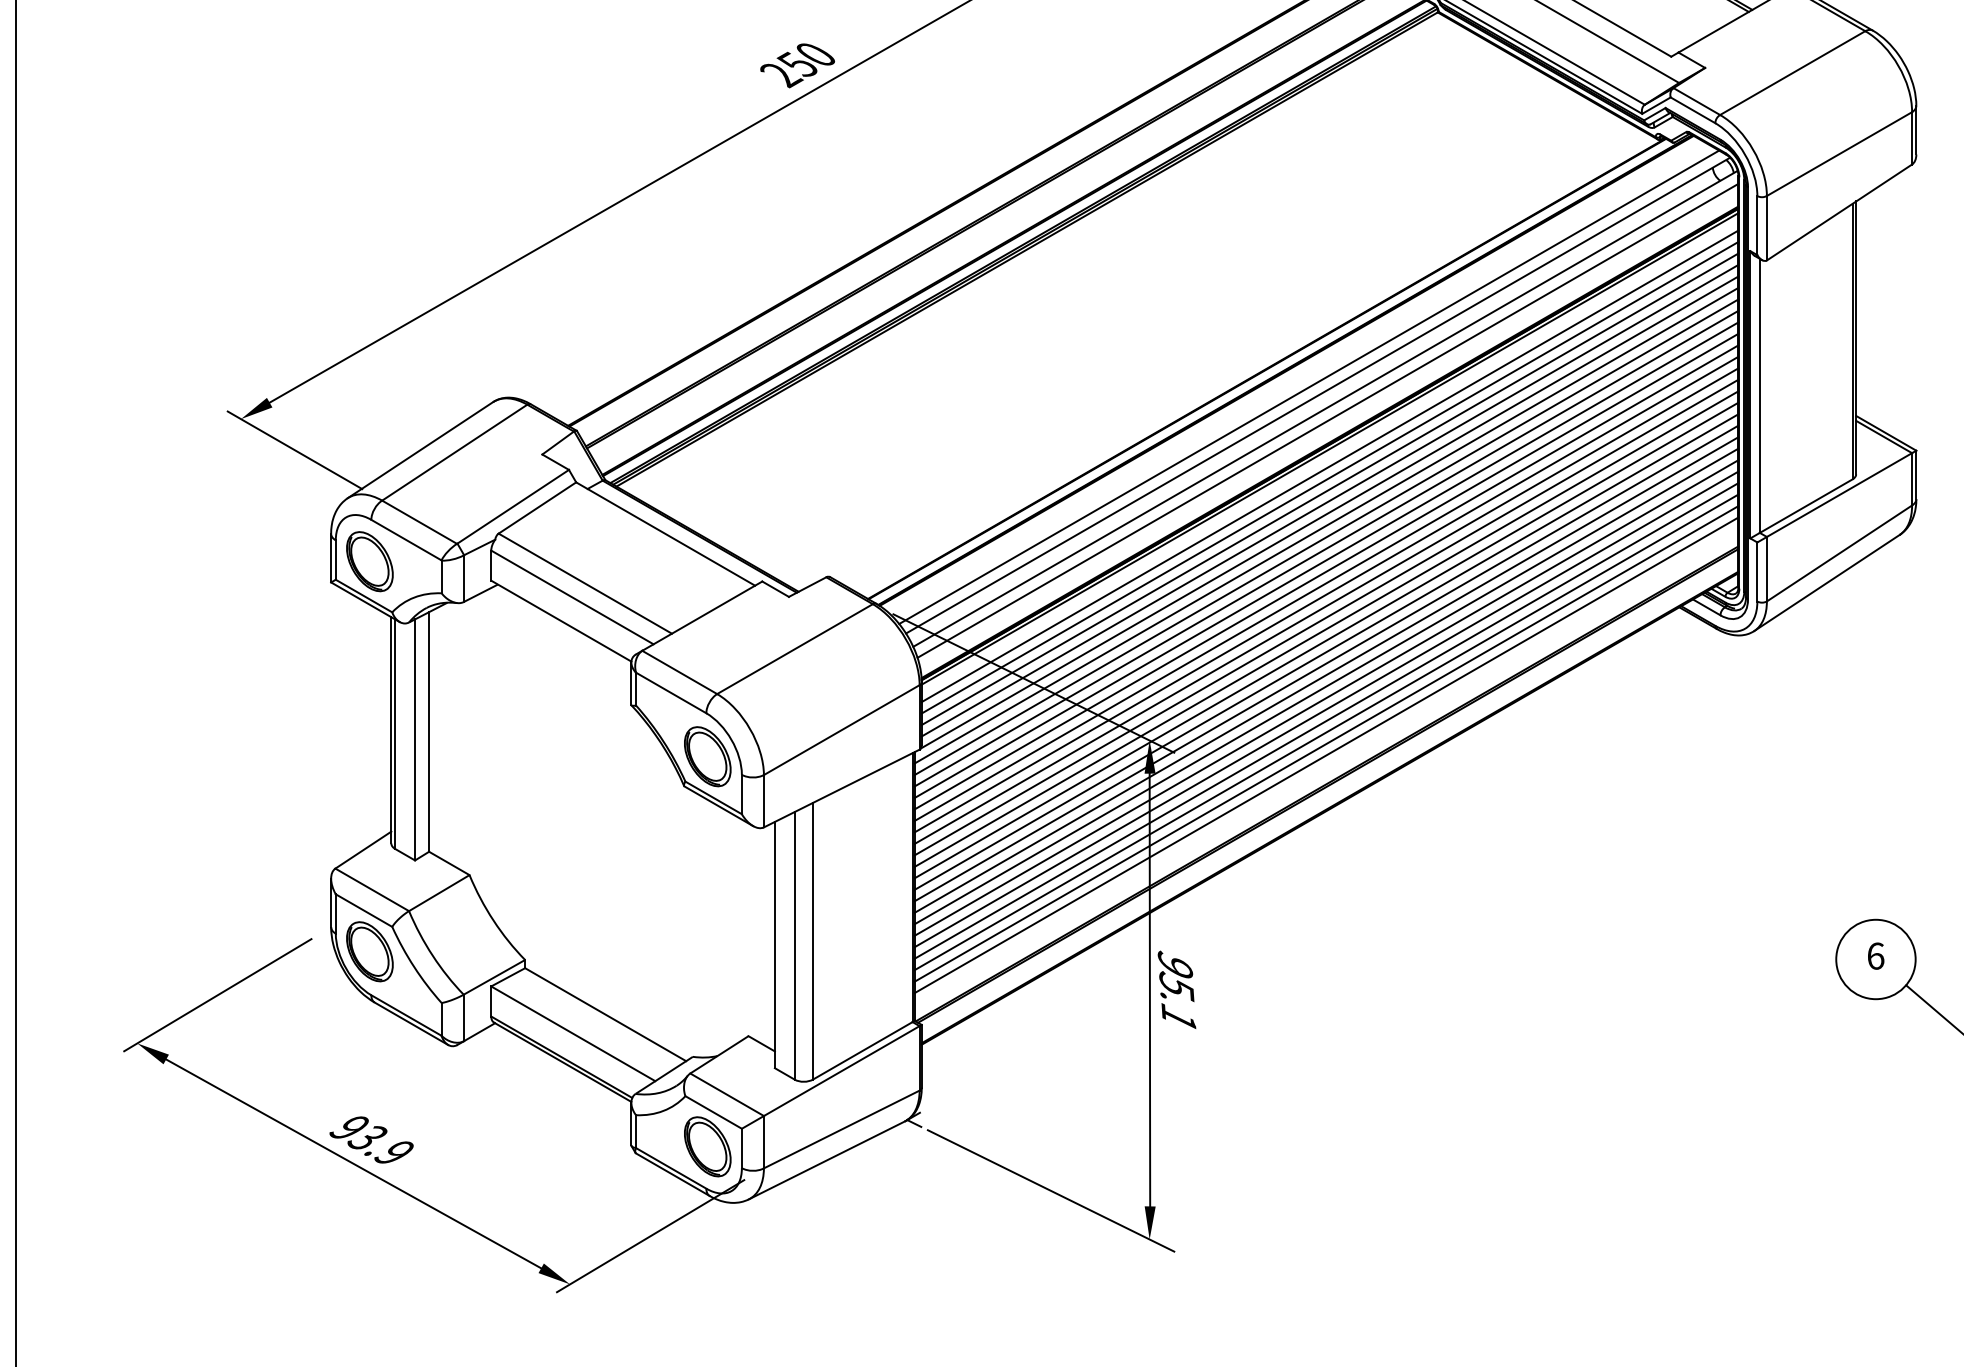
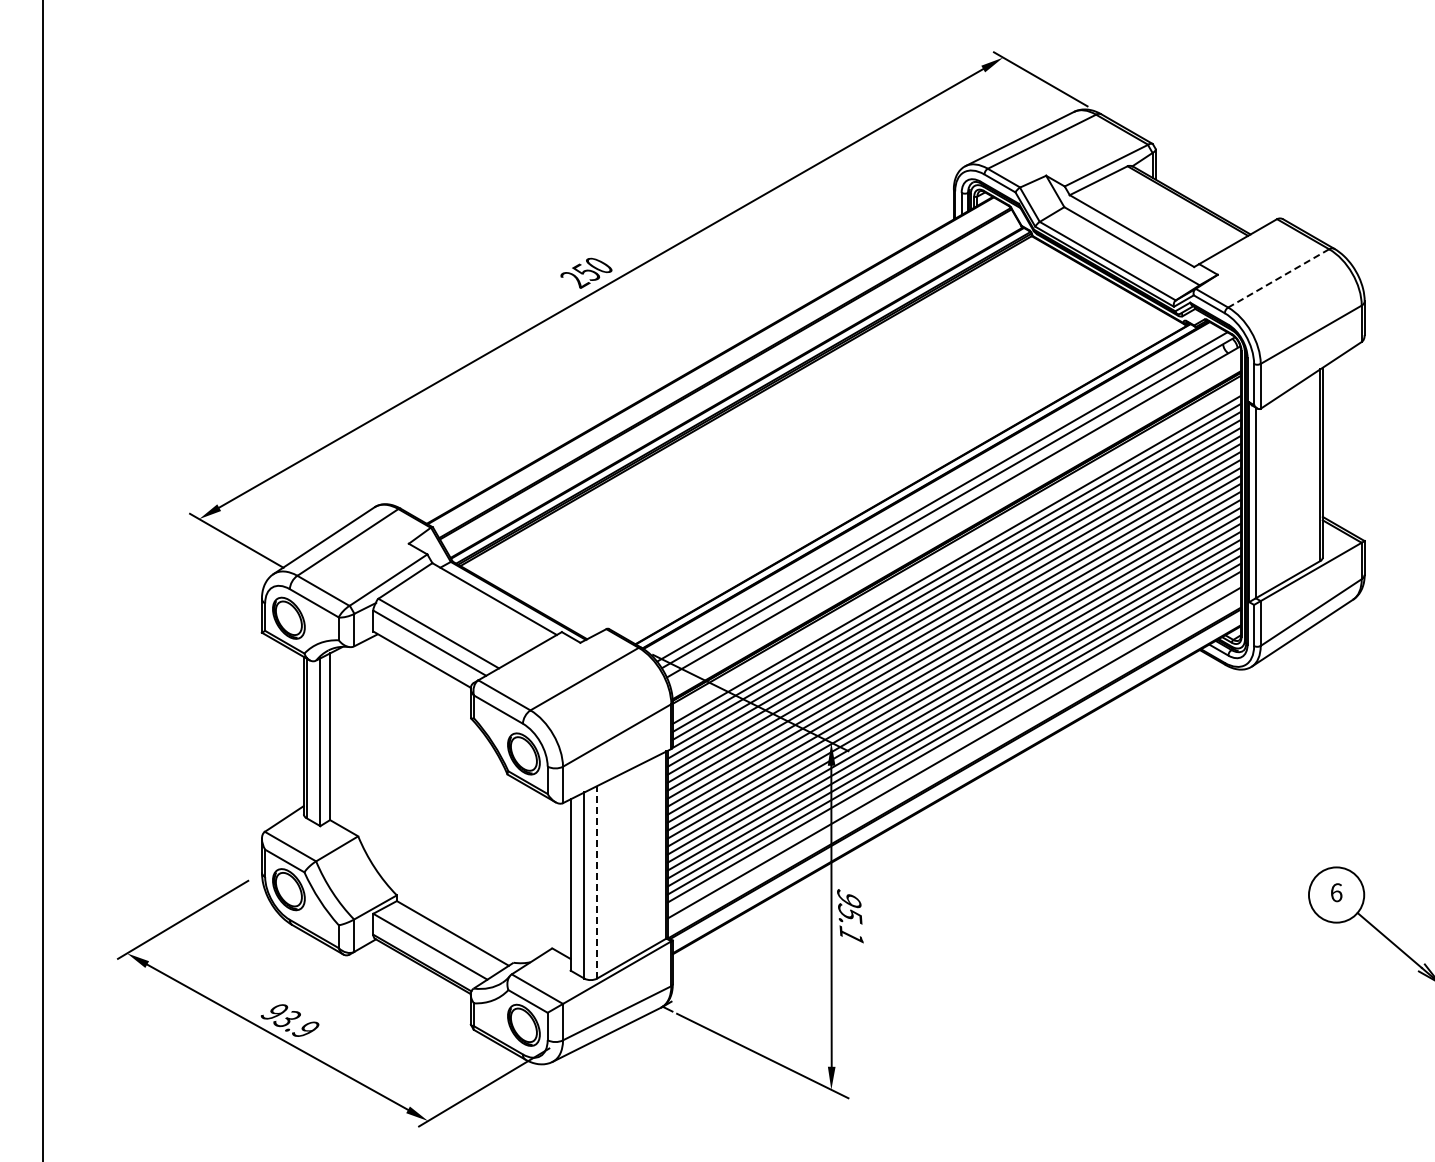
line: (1792, 73) -> (1278, 278), solid -> dashed
line: (1326, 421) -> (954, 520), removed
line: (1329, 465) -> (956, 551), removed
line: (1325, 743) -> (953, 744), removed
line: (813, 940) -> (597, 881), solid -> dashed

